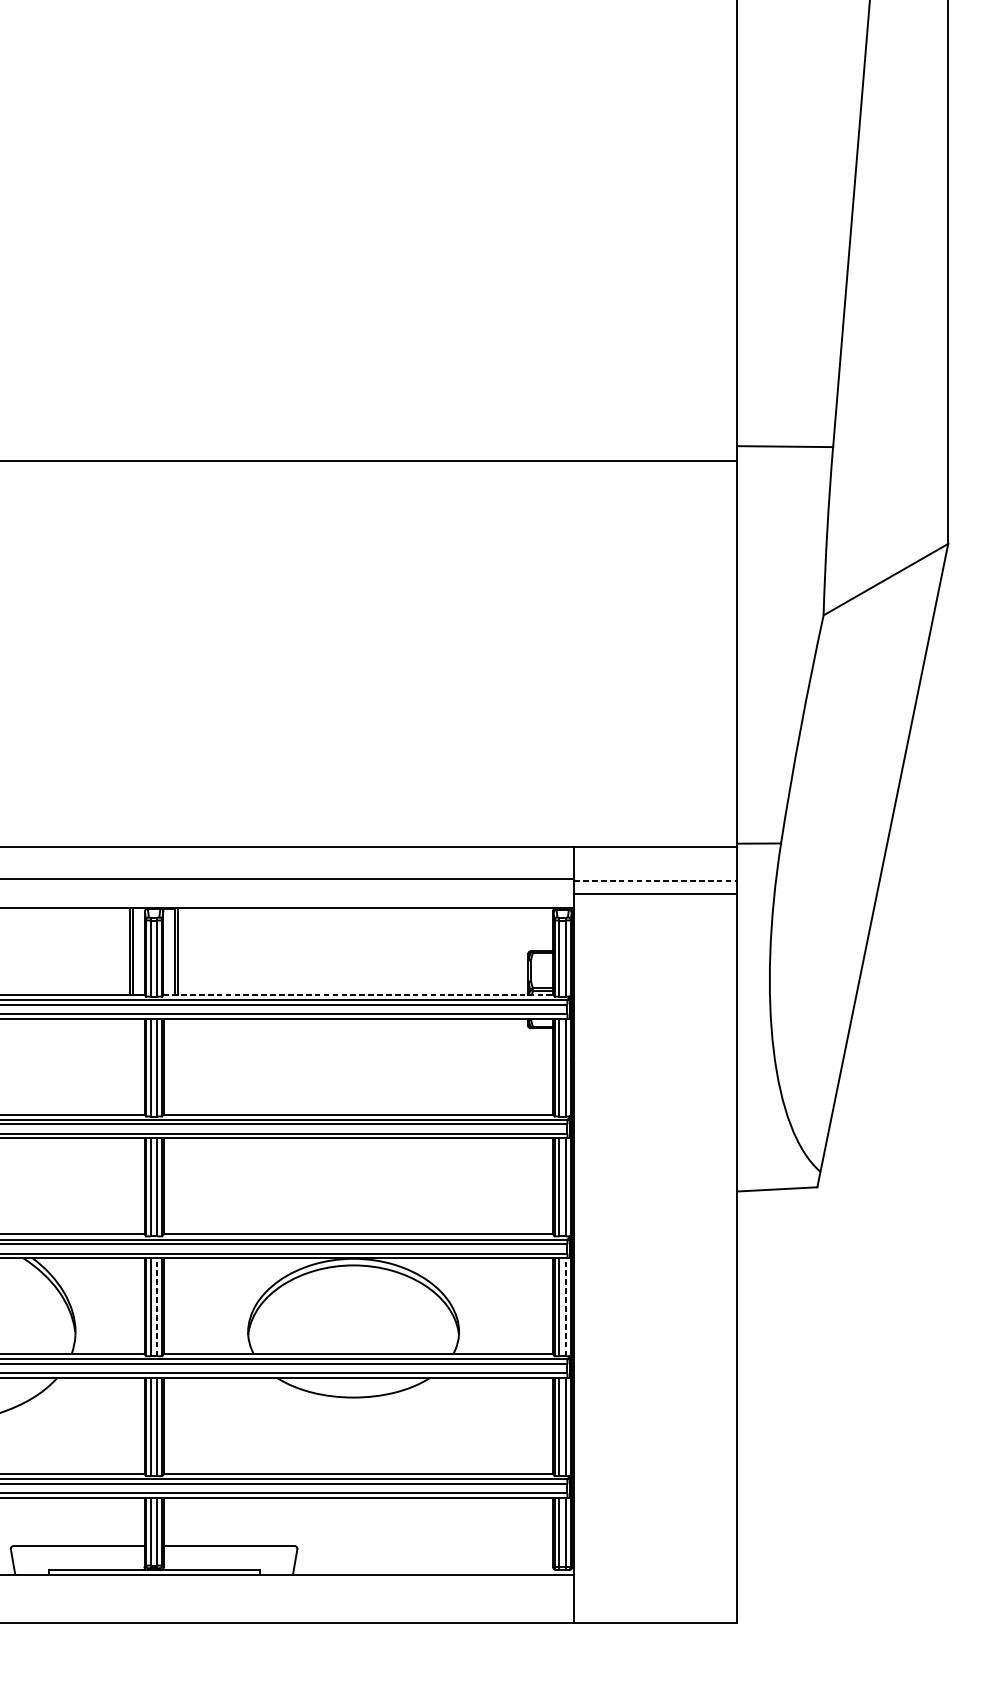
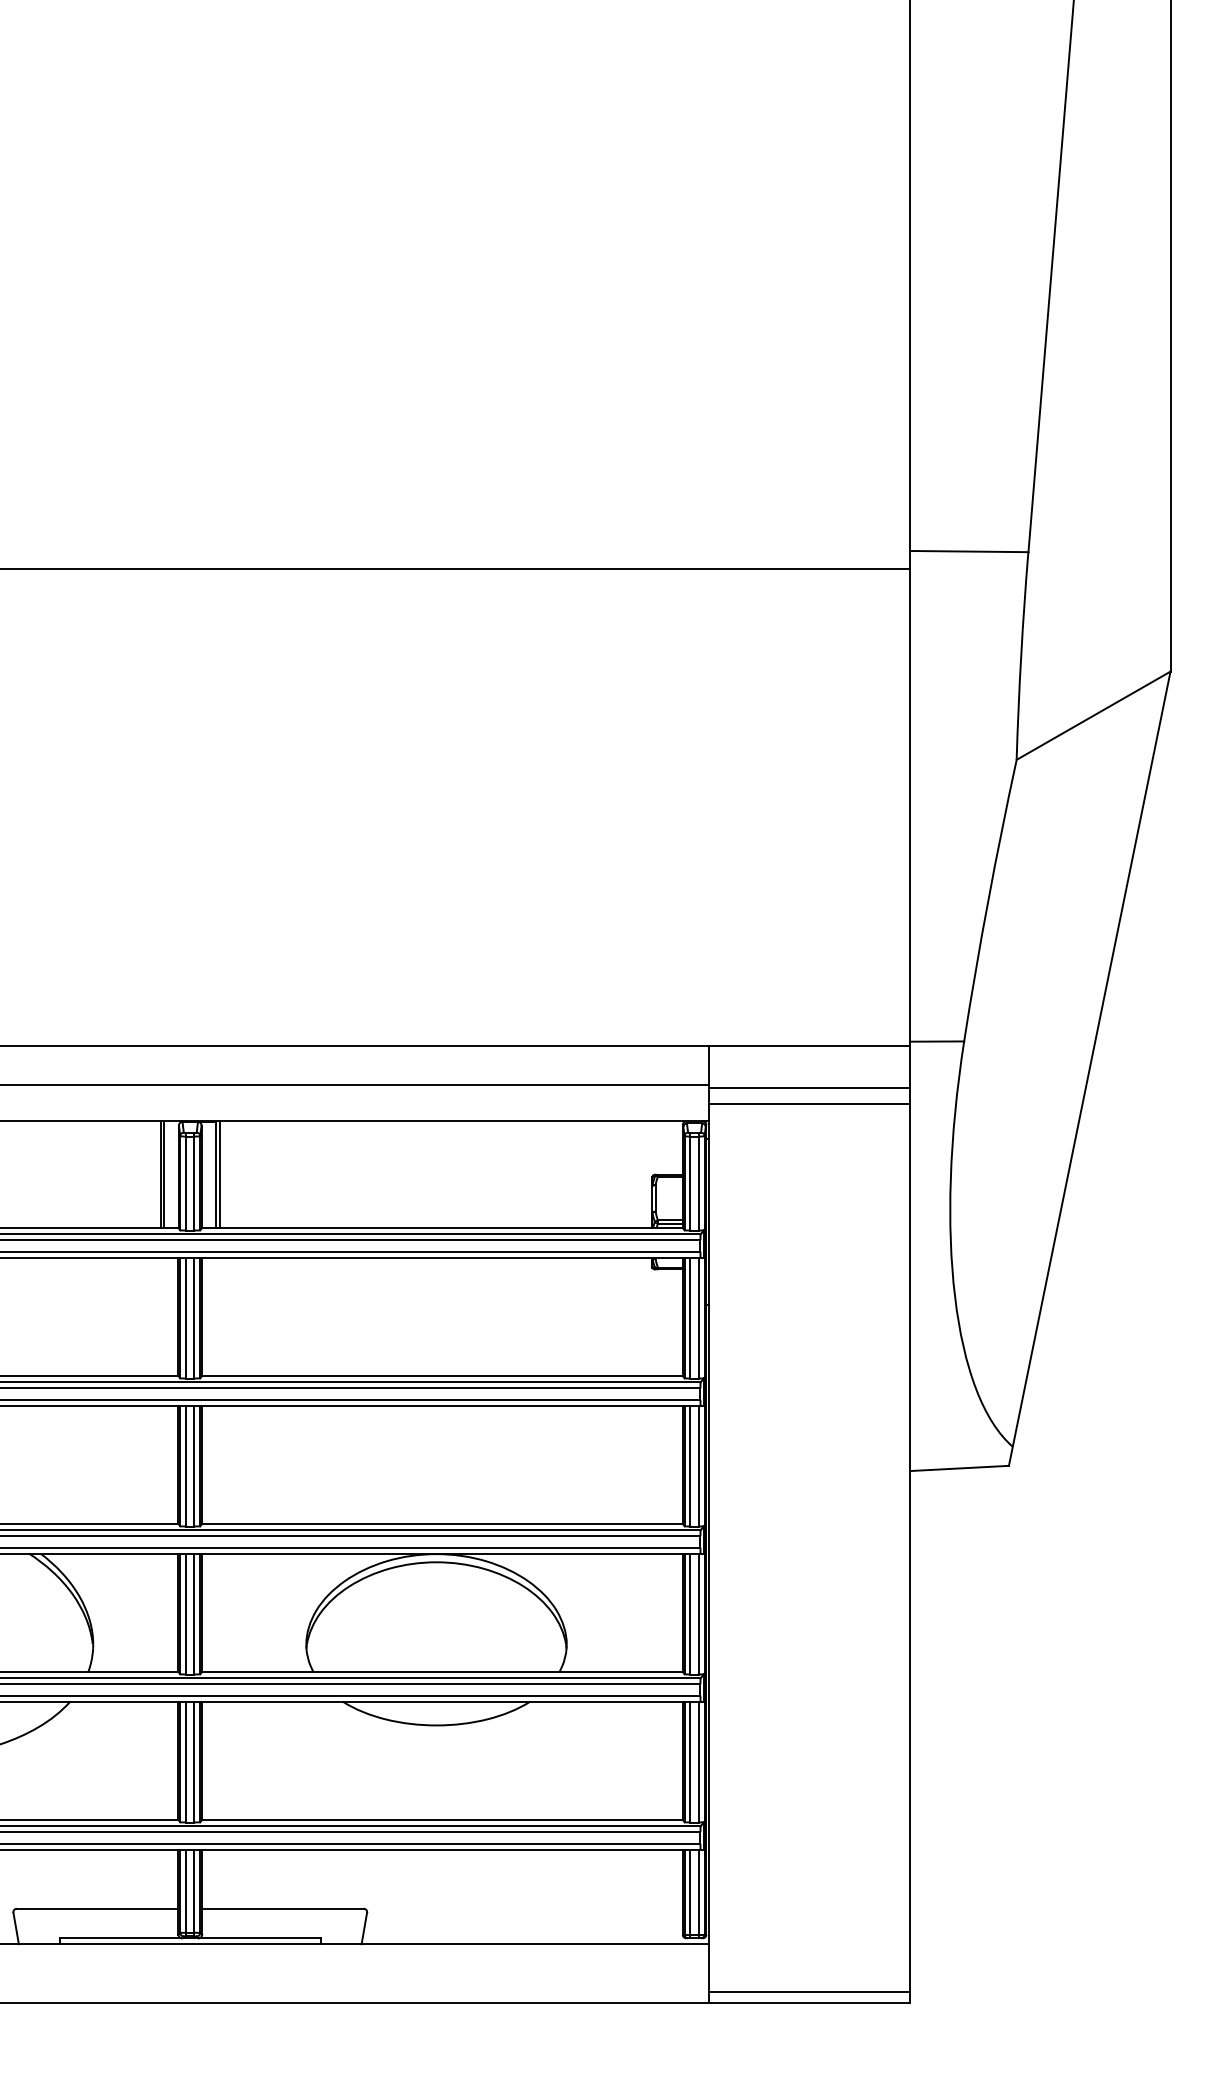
line: (655, 880) -> (809, 1087), dashed -> solid
line: (358, 995) -> (442, 1228), dashed -> solid
line: (157, 1306) -> (194, 1613), dashed -> solid
line: (565, 1306) -> (698, 1613), dashed -> solid
line: (655, 1613) -> (809, 1991), added

